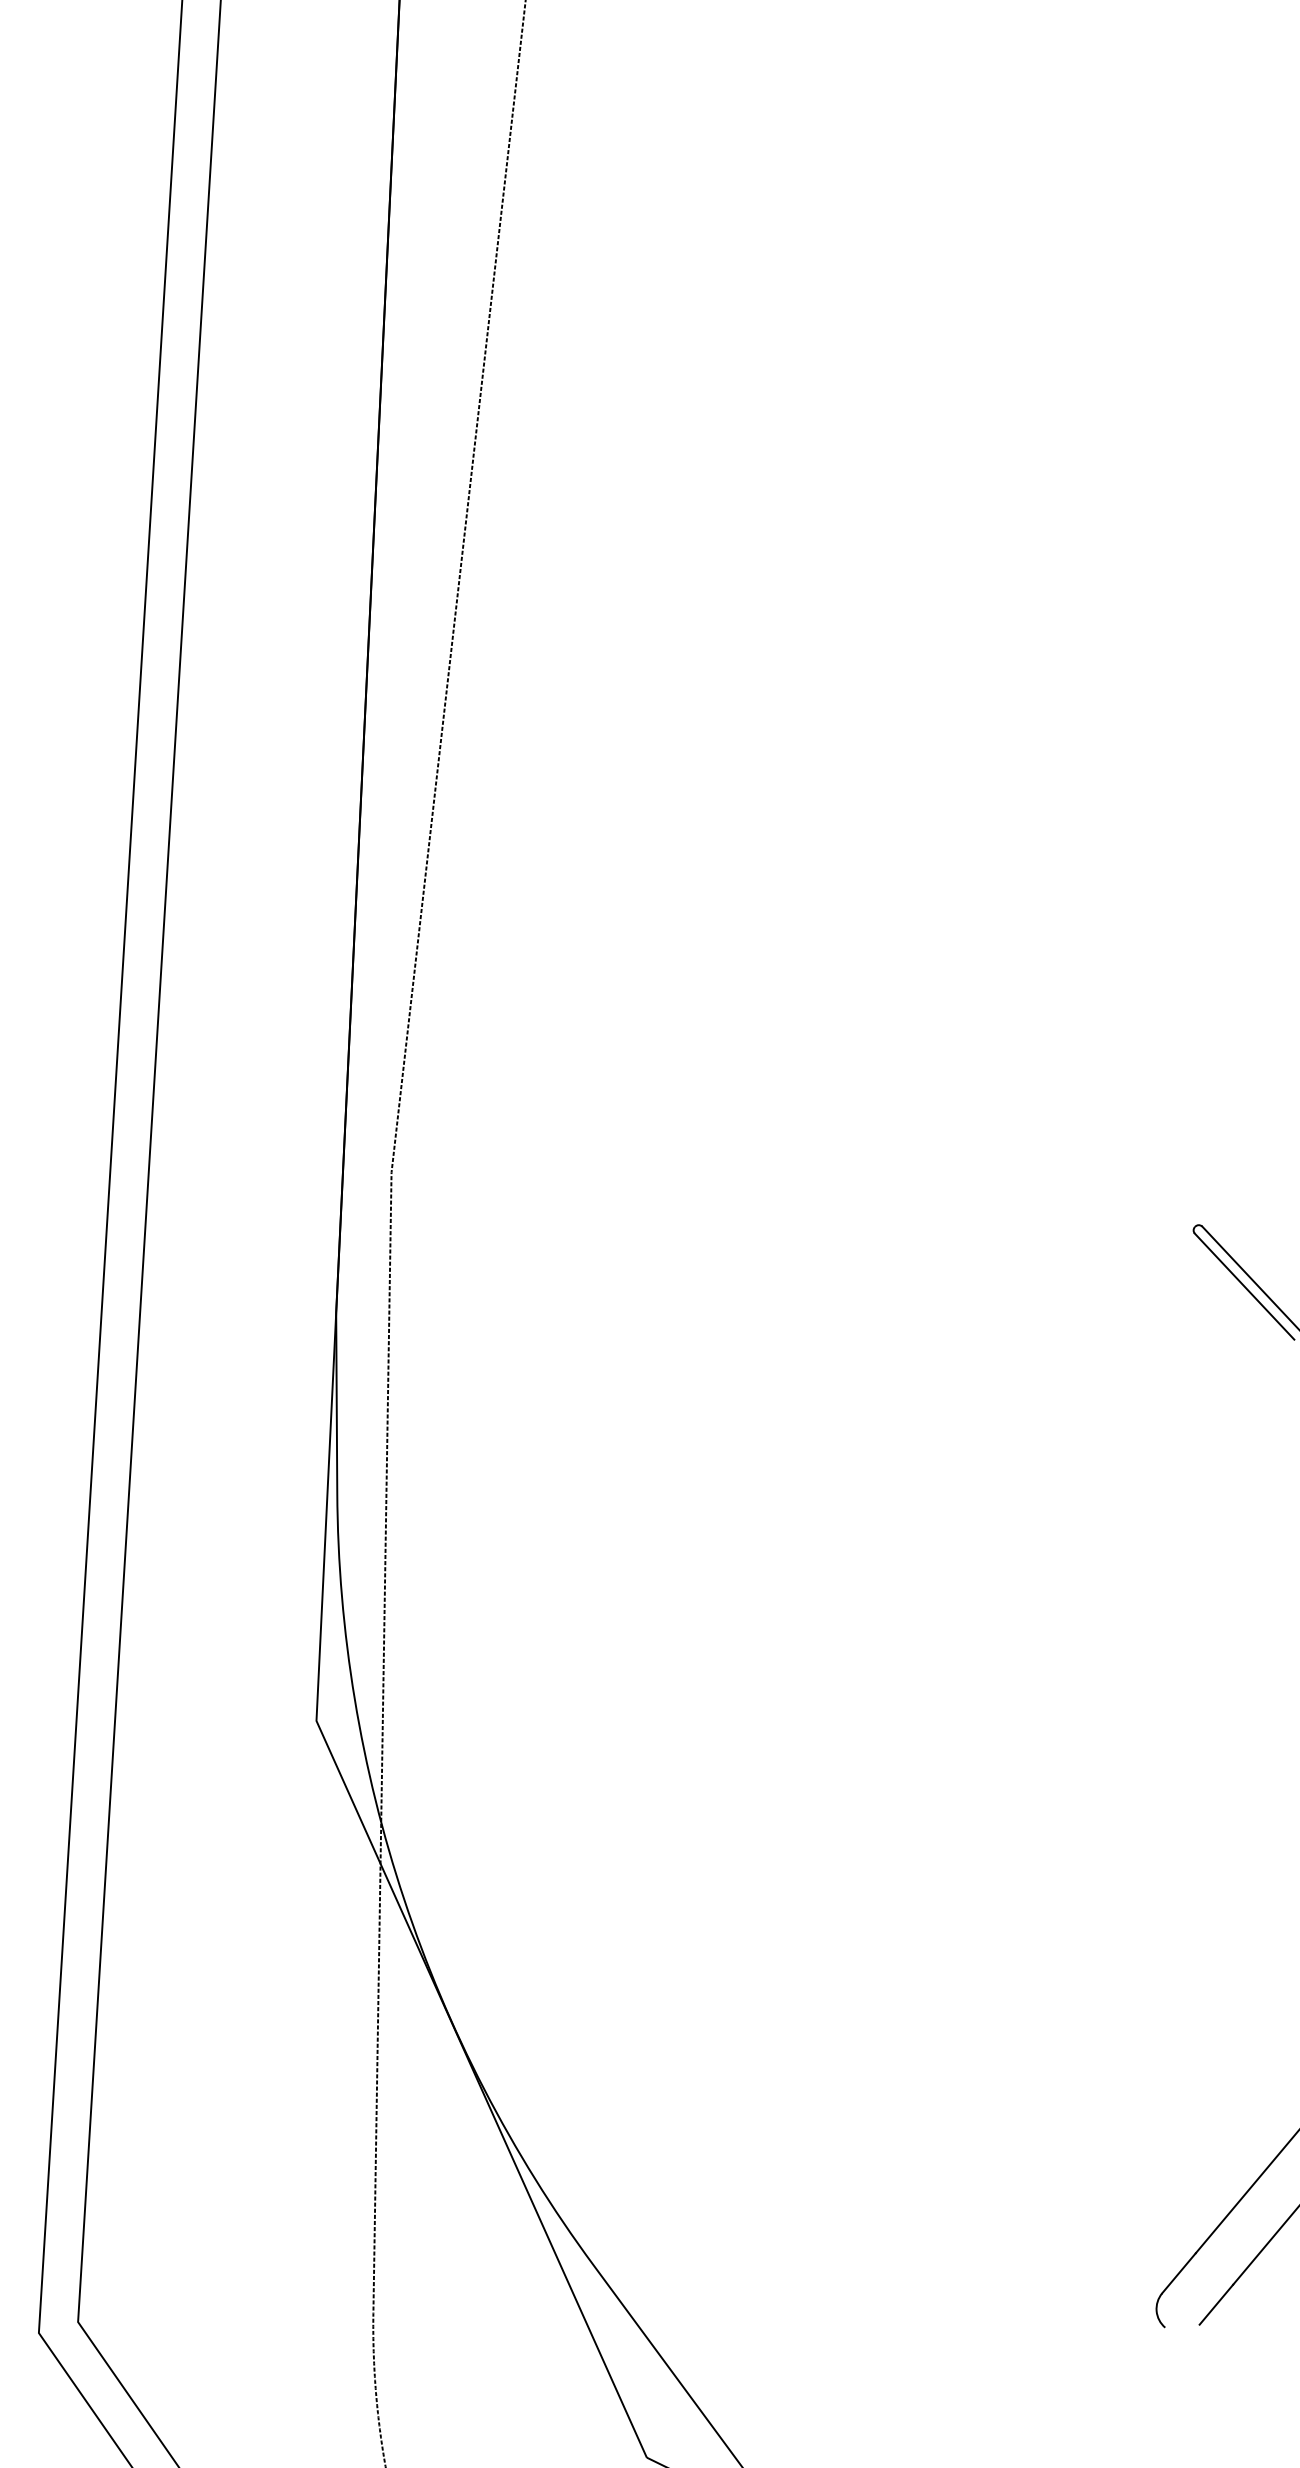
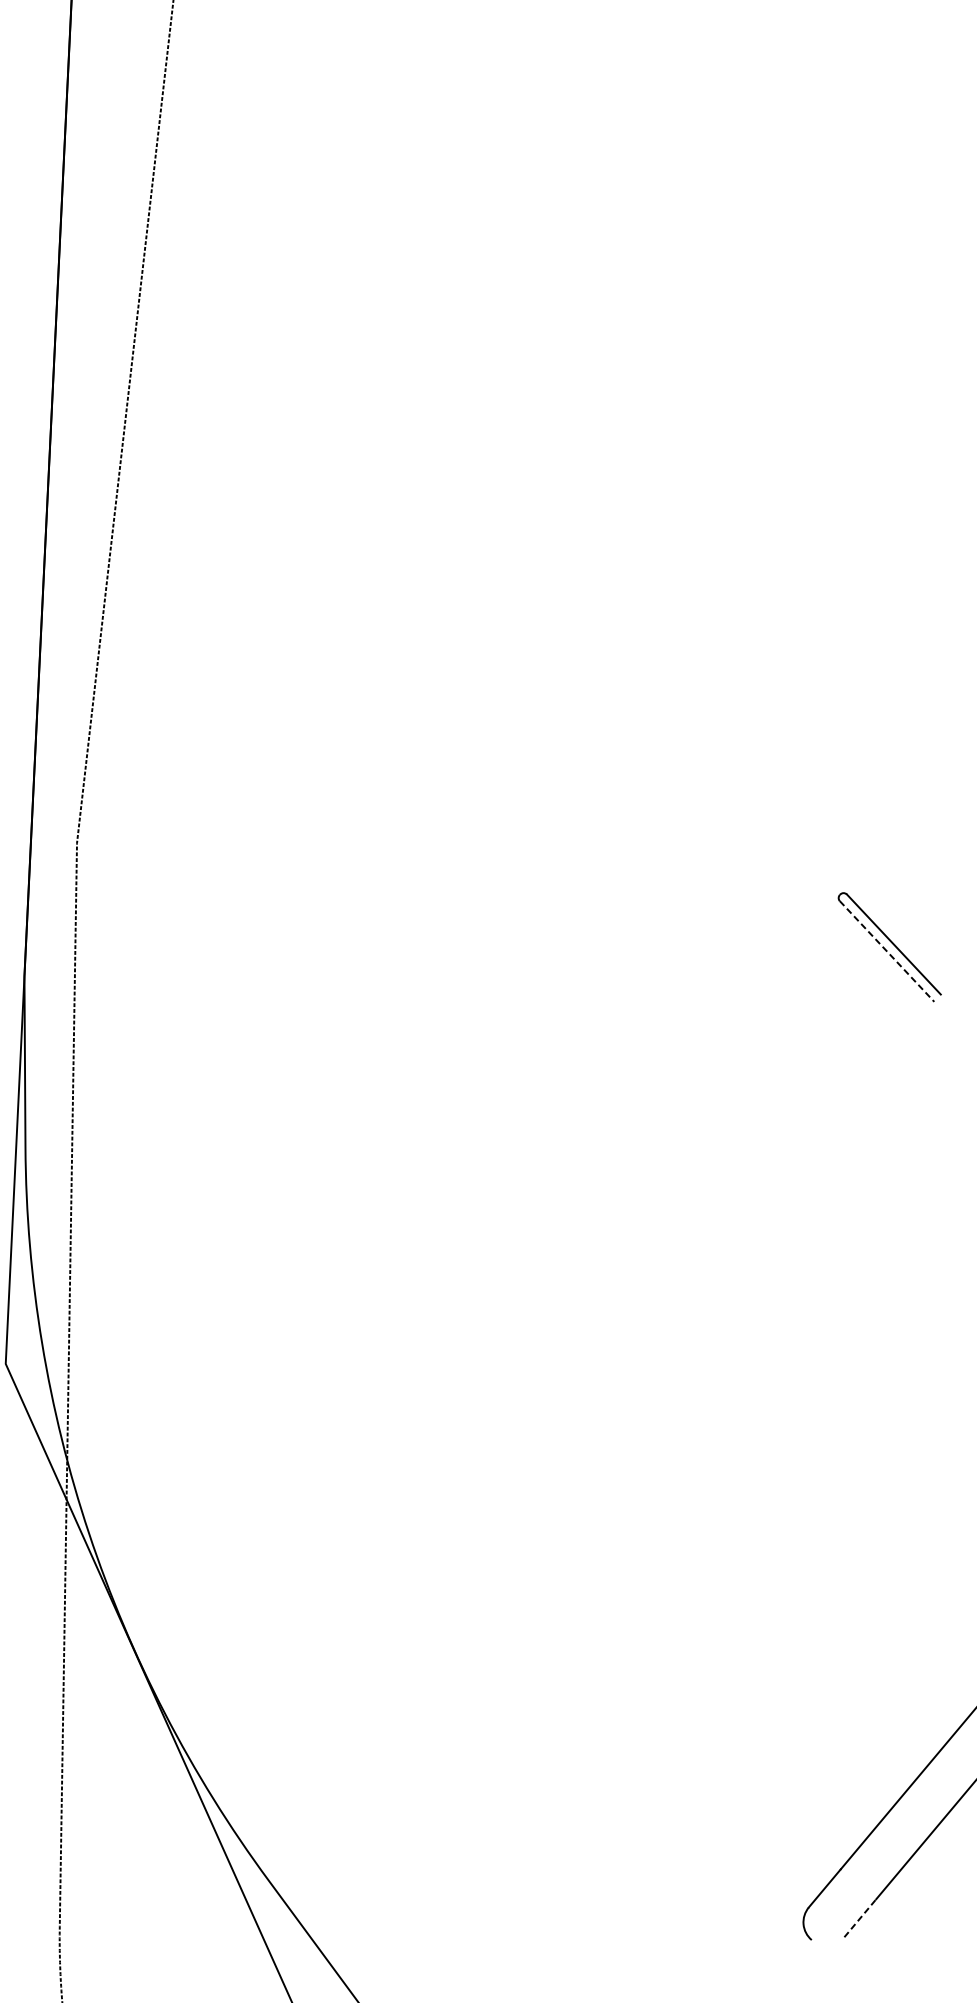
line: (1244, 1286) -> (886, 951), solid -> dashed
line: (1216, 2304) -> (860, 1918), solid -> dashed

